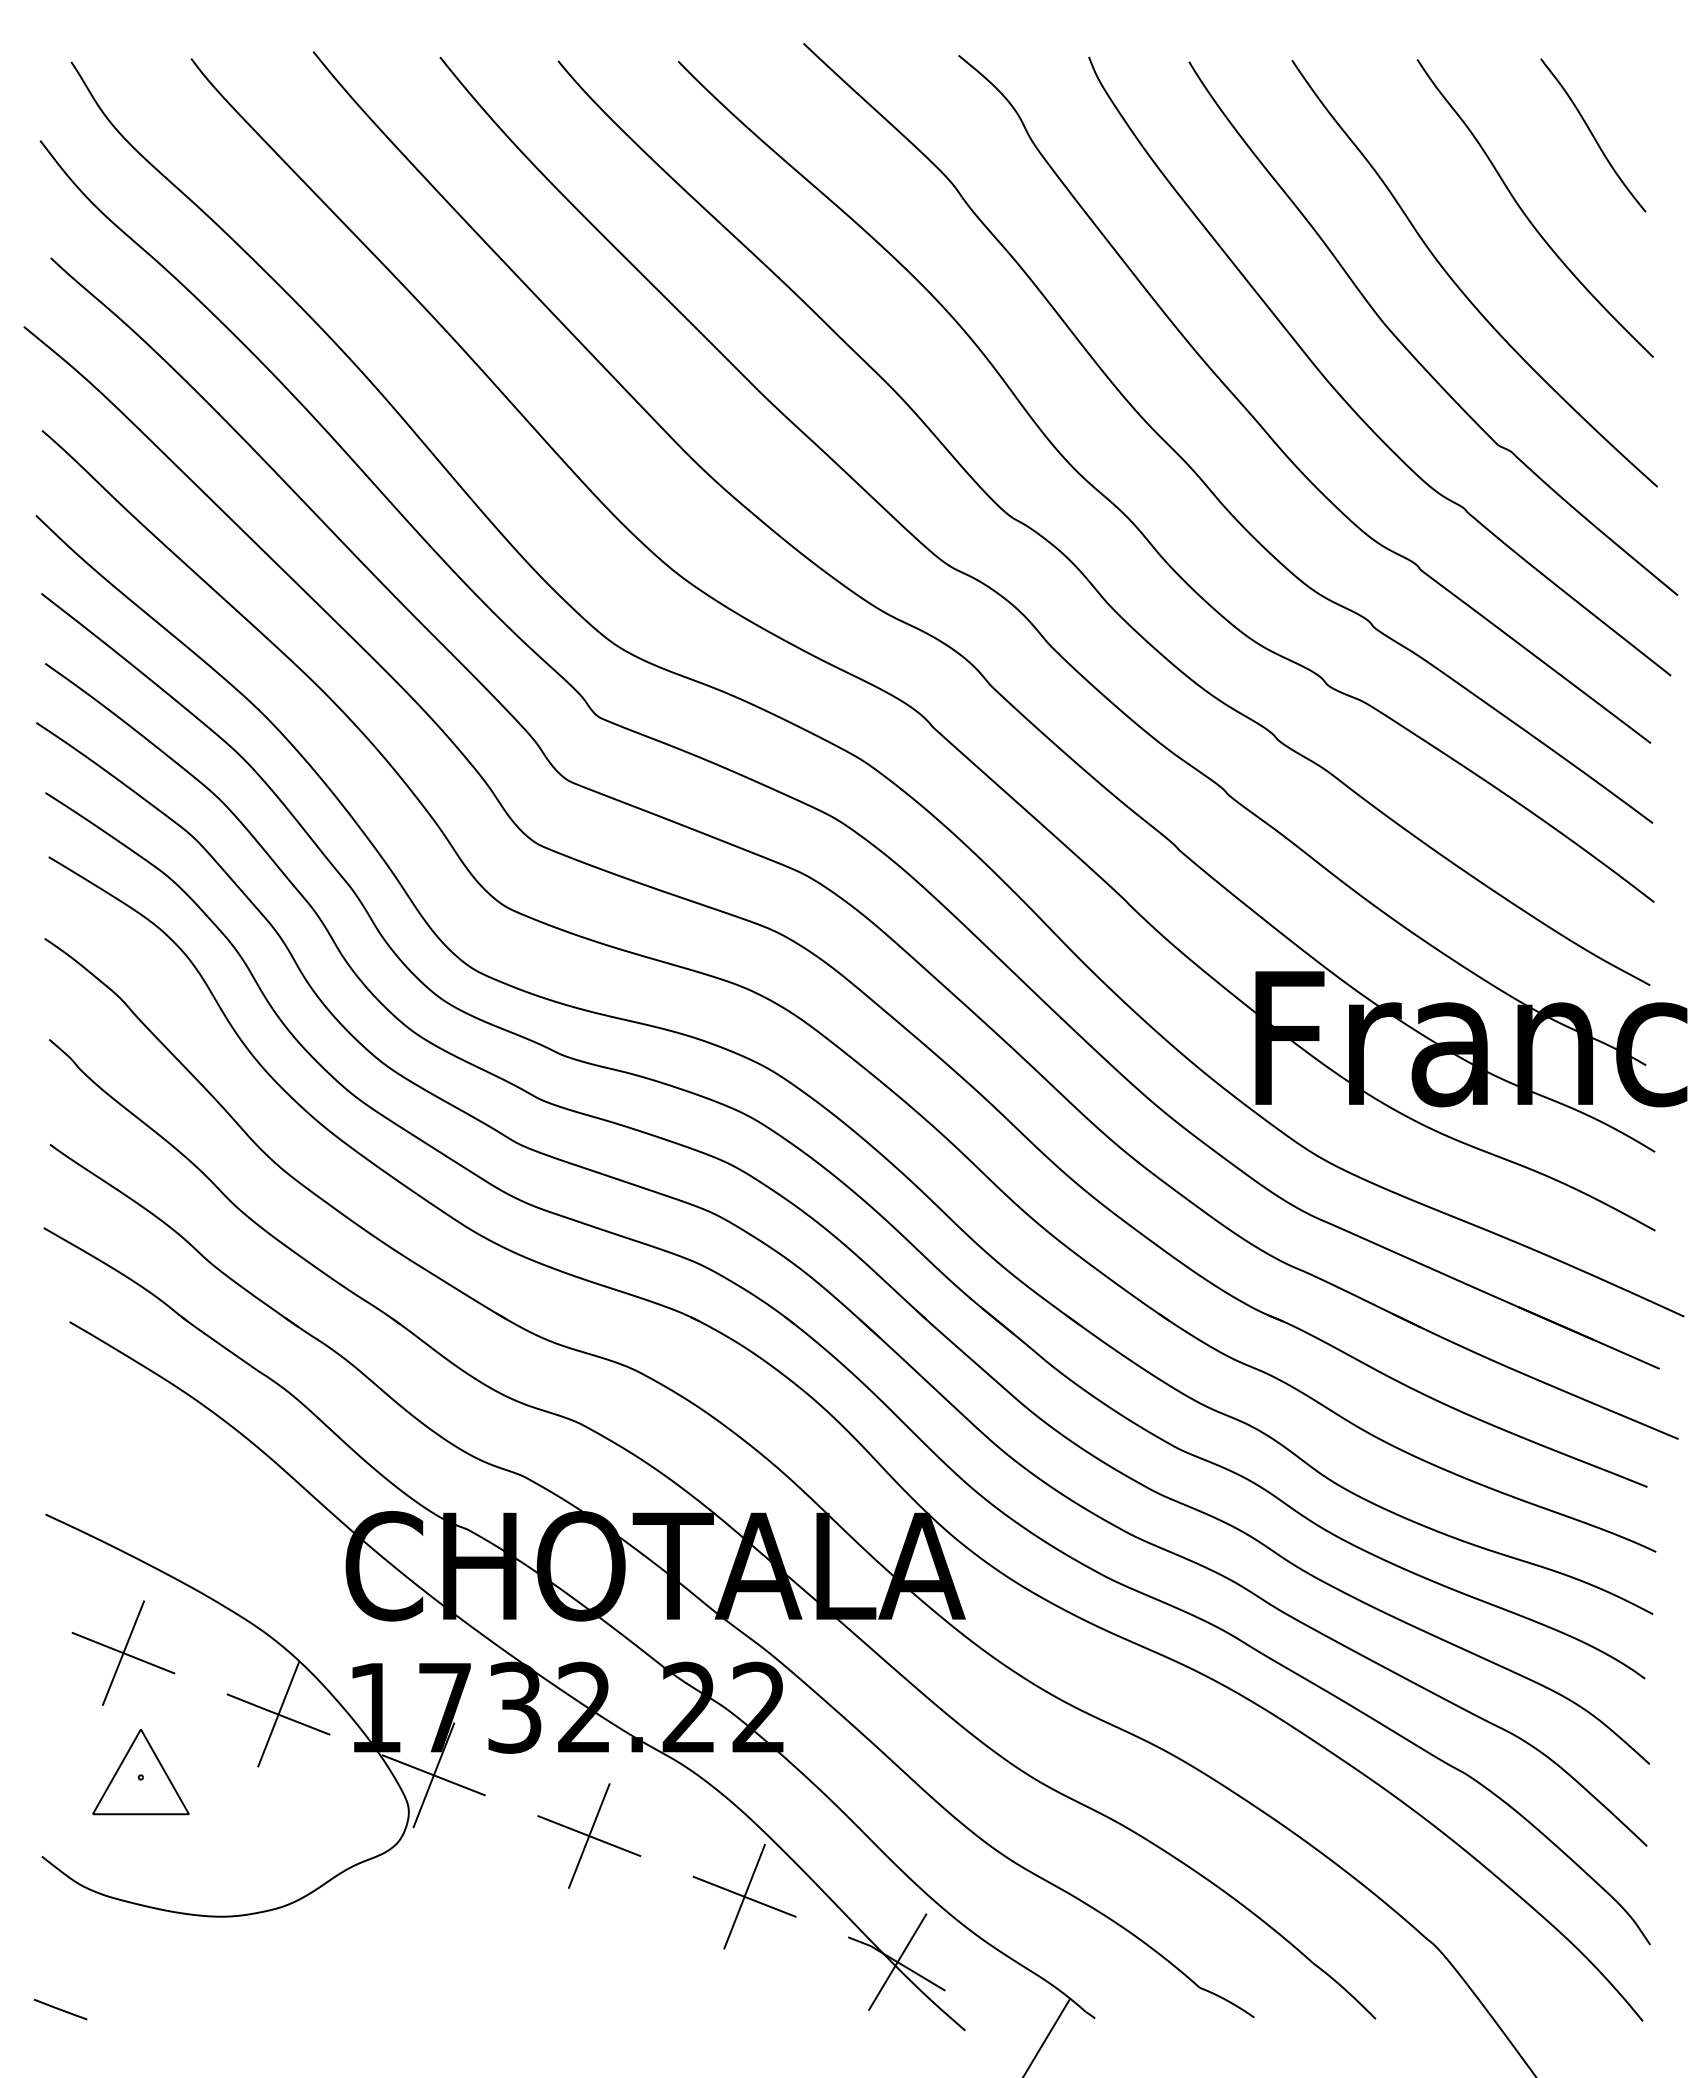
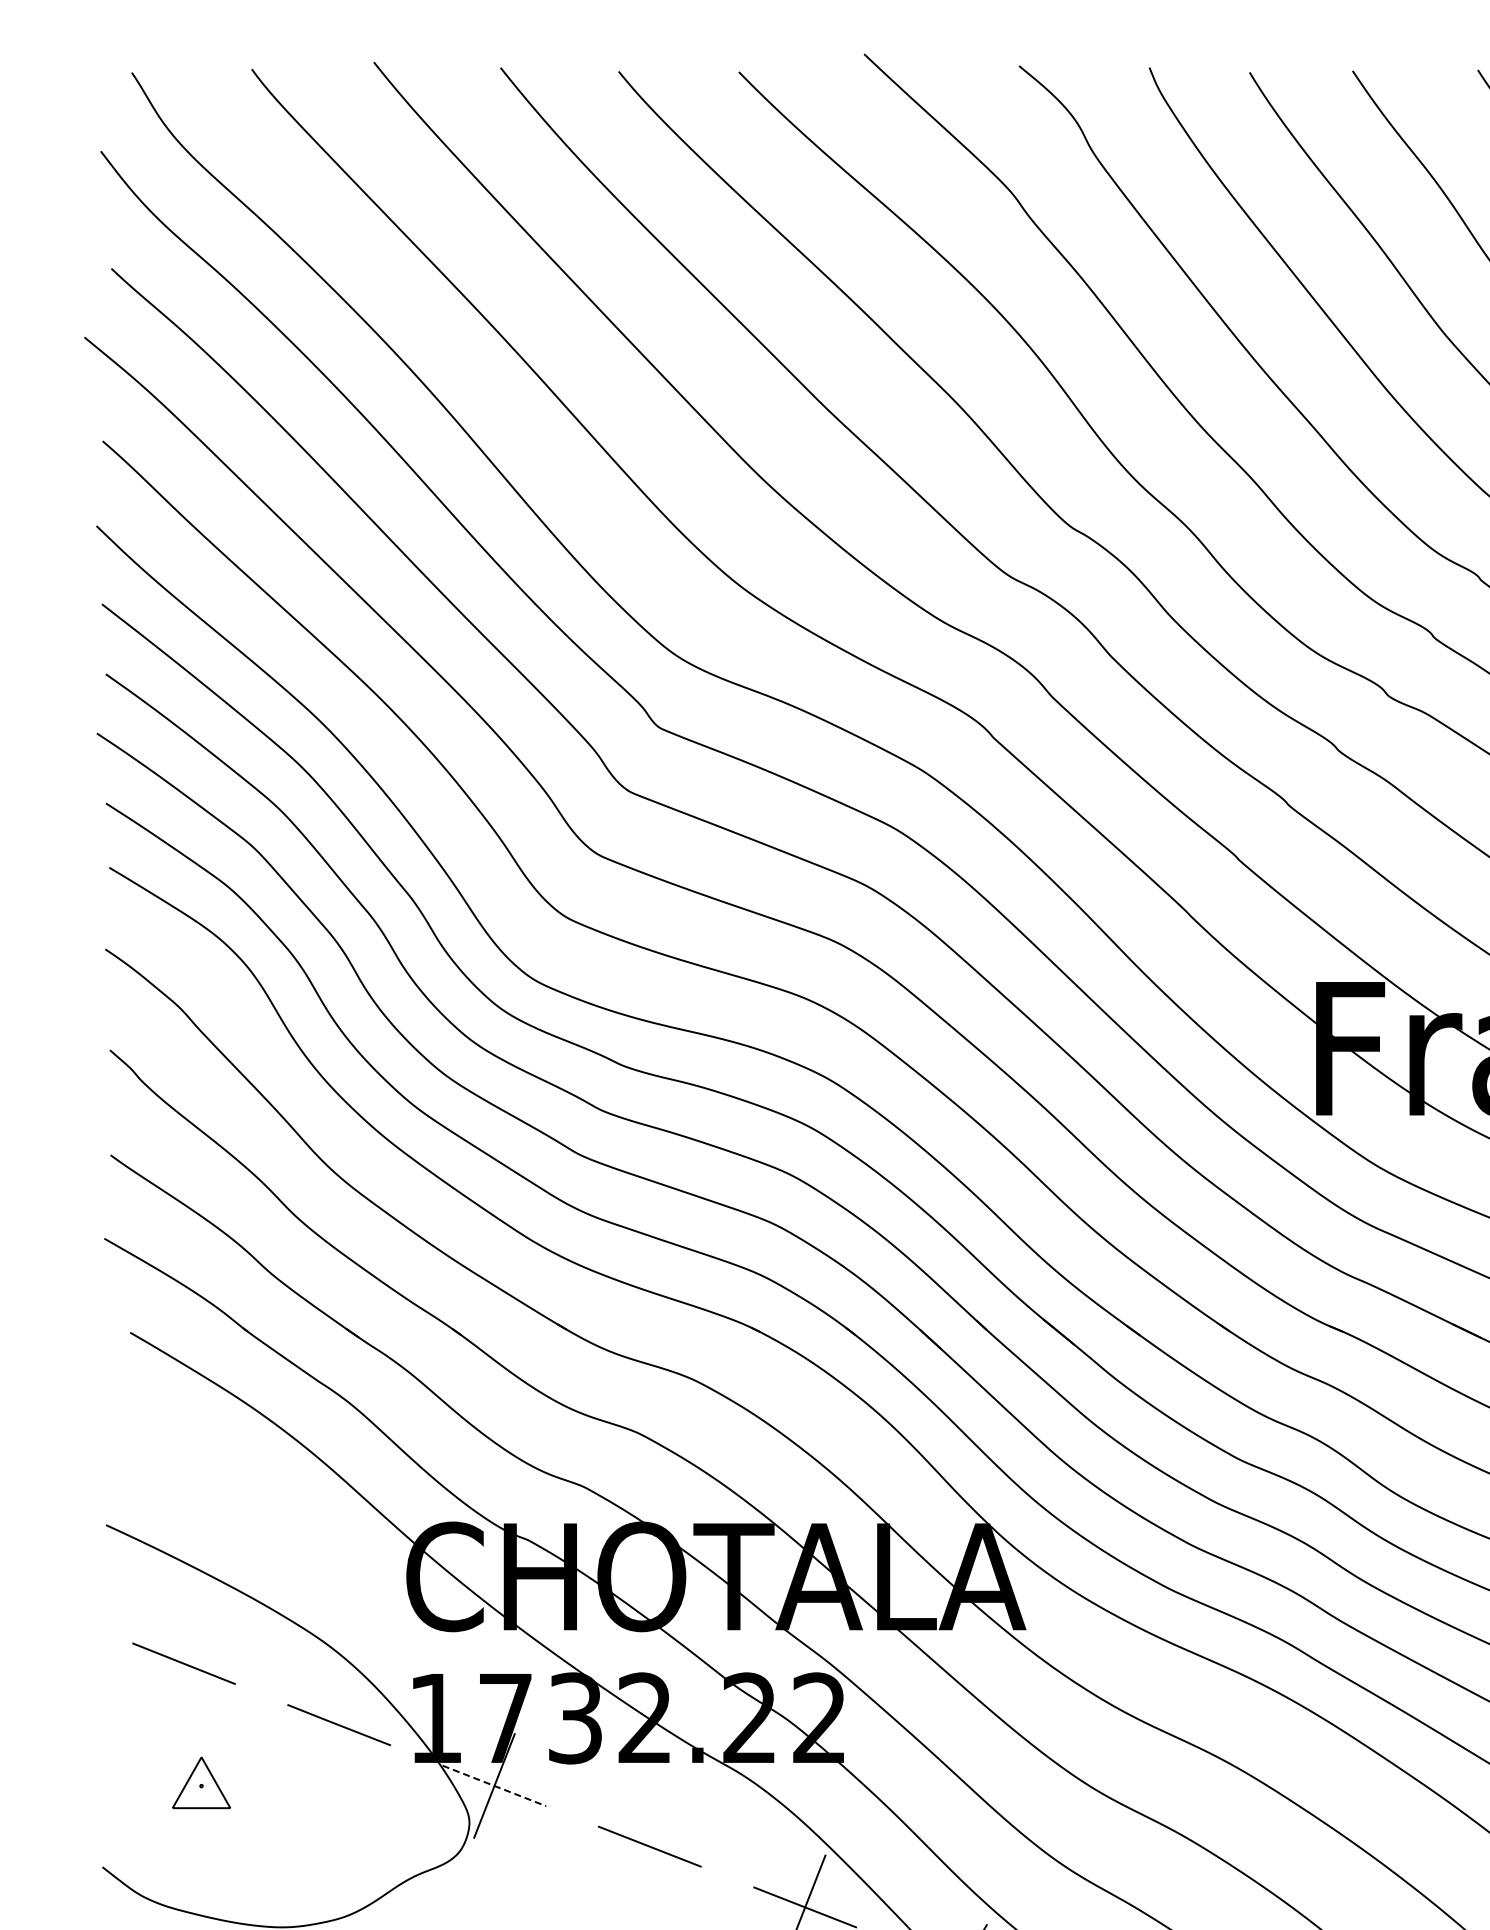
line: (123, 1652) -> (184, 1663), removed
line: (278, 1714) -> (339, 1725), removed
part: (140, 1772) -> (201, 1783), size x0.6
line: (433, 1775) -> (494, 1786), solid -> dashed
line: (589, 1835) -> (650, 1846), removed

